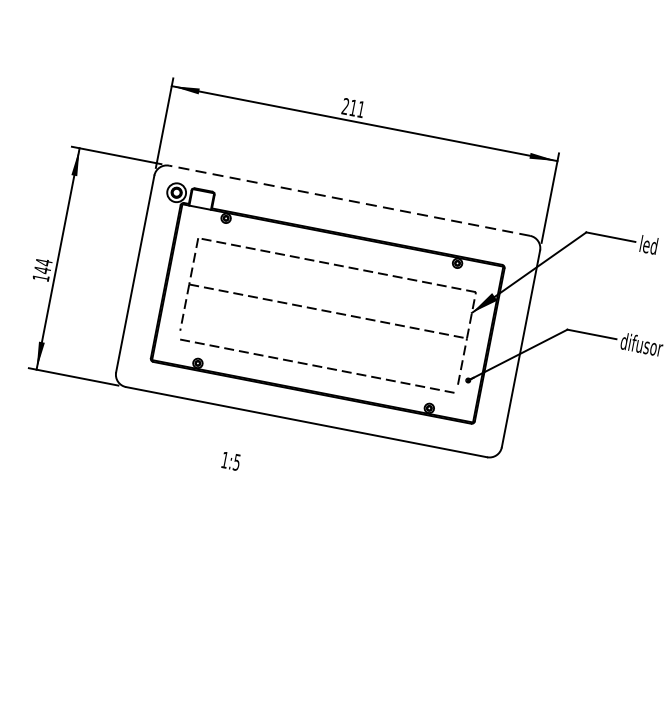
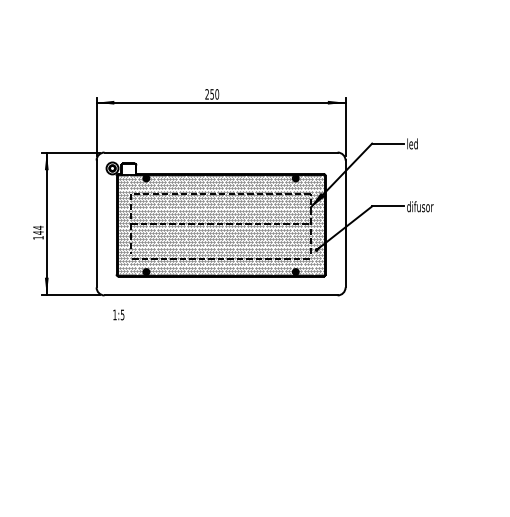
text: (356, 108) -> (214, 94), 211 -> 250
line: (350, 200) -> (221, 152), dashed -> solid
hatch: (327, 312) -> (220, 224), added
text: (230, 460) -> (118, 314), moved

